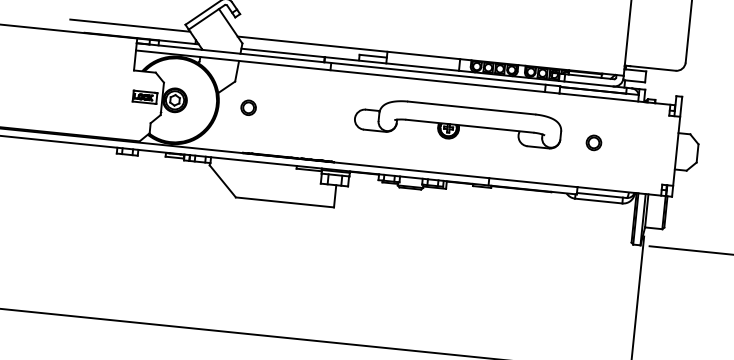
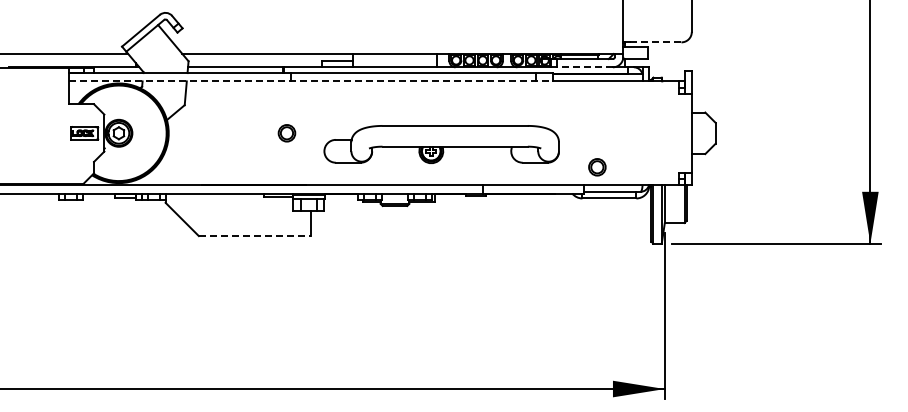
line: (652, 68) -> (655, 42), solid -> dashed
line: (347, 72) -> (310, 81), solid -> dashed
line: (586, 83) -> (582, 67), solid -> dashed
part: (248, 107) -> (286, 133), moved
part: (458, 123) -> (441, 144), moved
circle: (594, 143) -> (597, 167), moved
line: (285, 202) -> (255, 236), solid -> dashed

